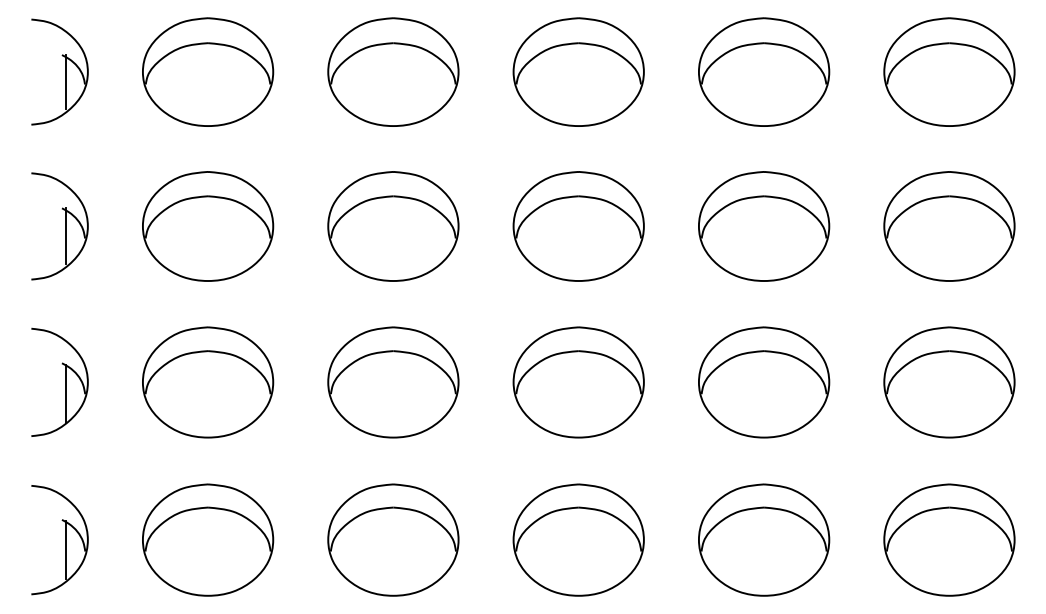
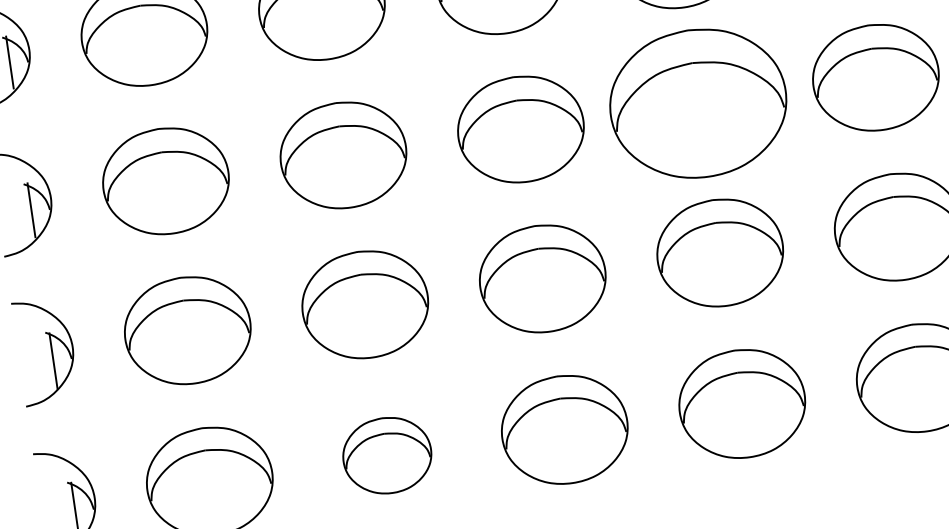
part: (764, 226) -> (698, 103), size x1.4
part: (393, 539) -> (387, 455), size x0.7

